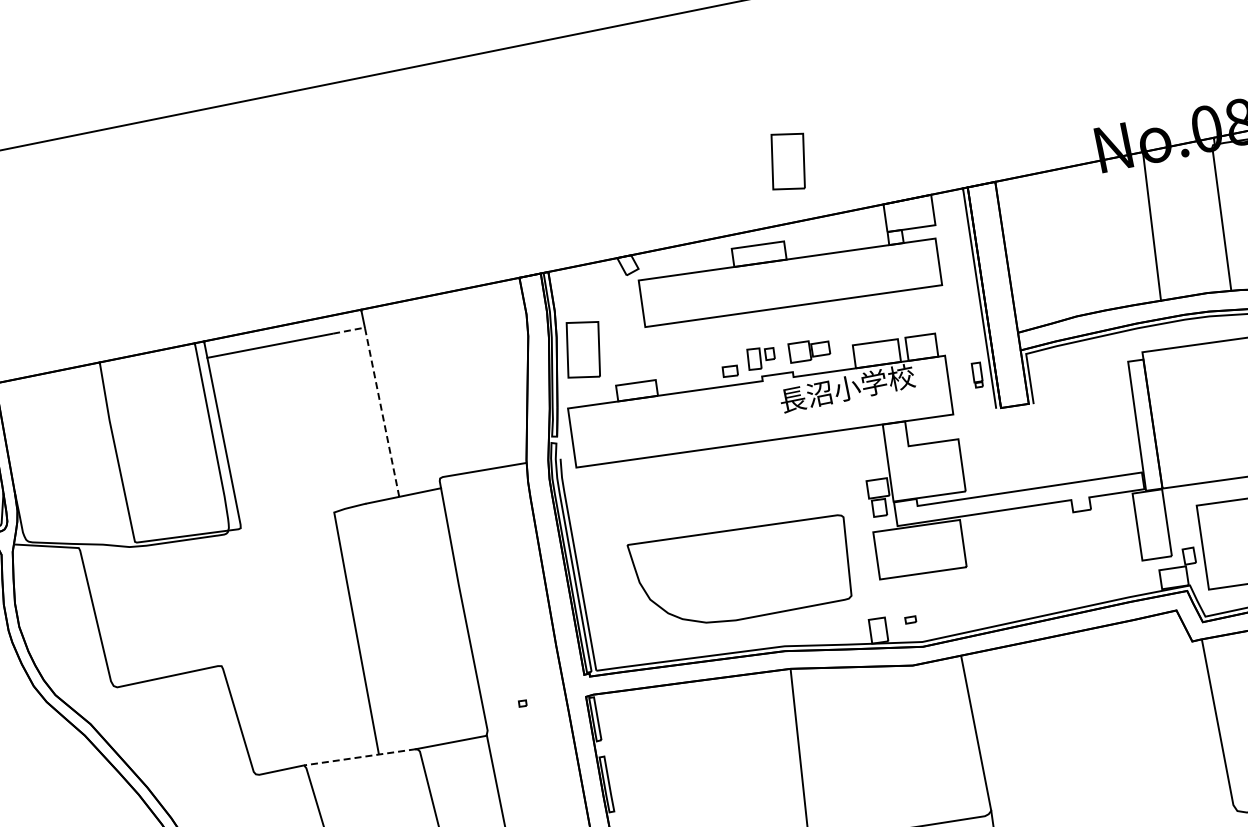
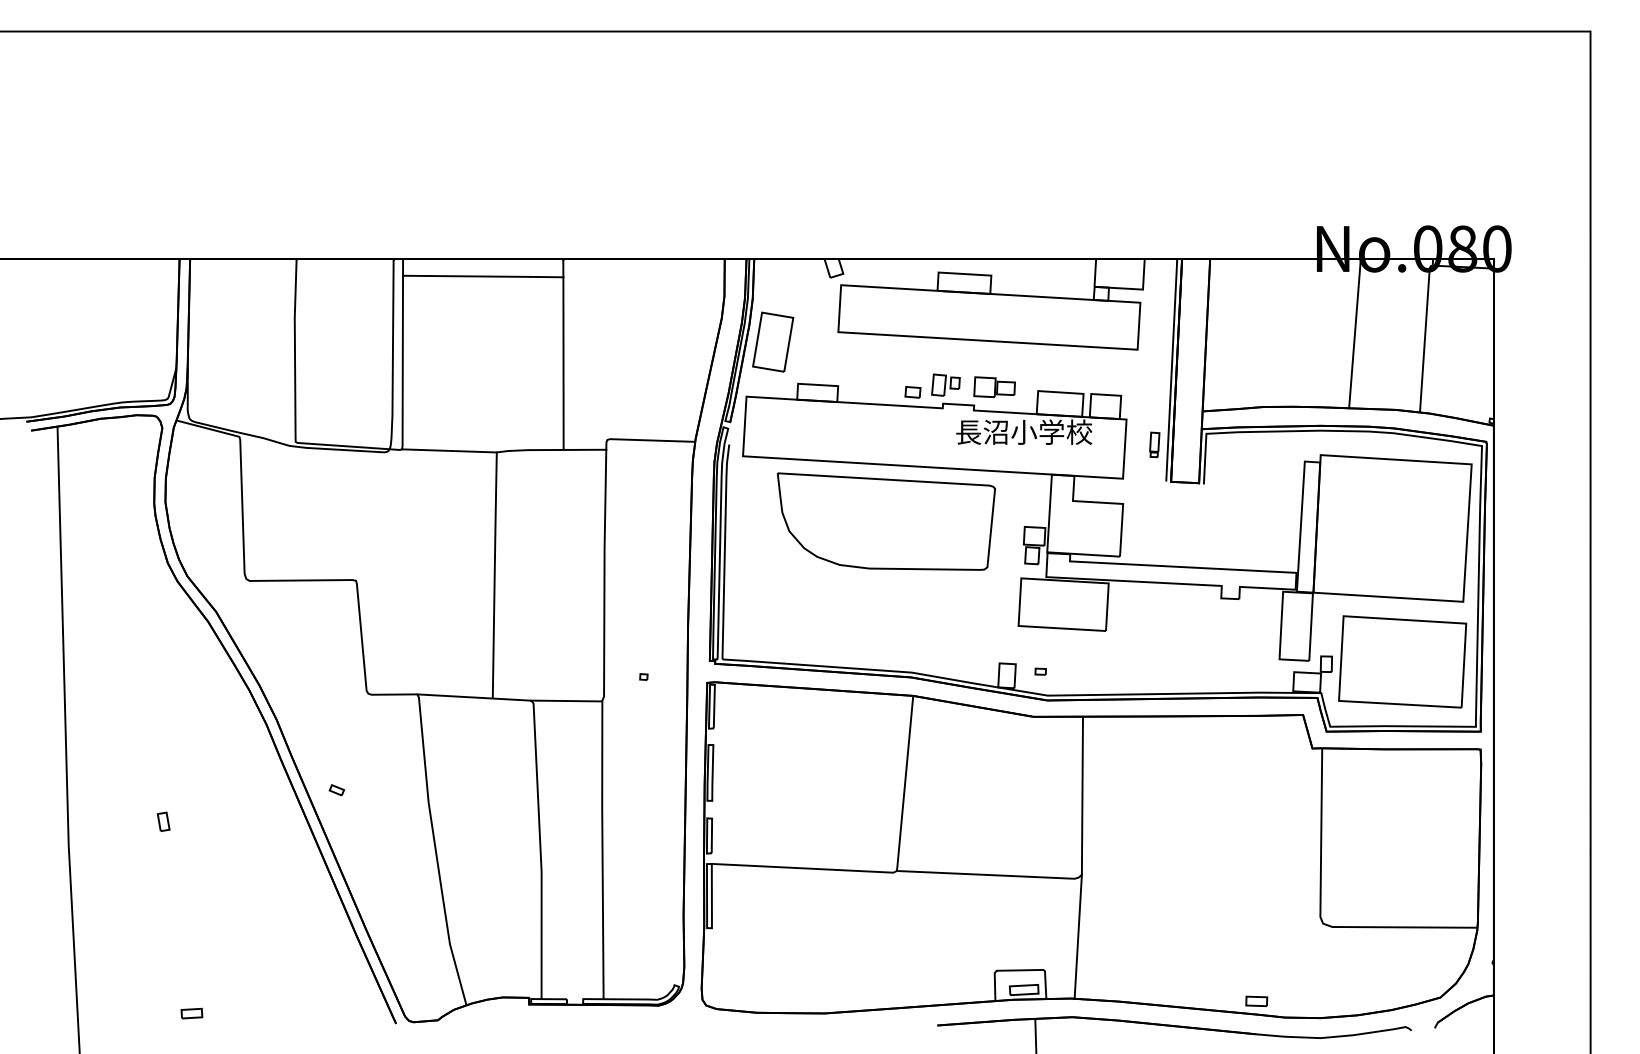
part: (788, 160) -> (1011, 197), removed
line: (378, 395) -> (563, 346), dashed -> solid
line: (287, 519) -> (449, 450), added
part: (743, 570) -> (886, 521), moved
line: (360, 757) -> (474, 697), dashed -> solid

